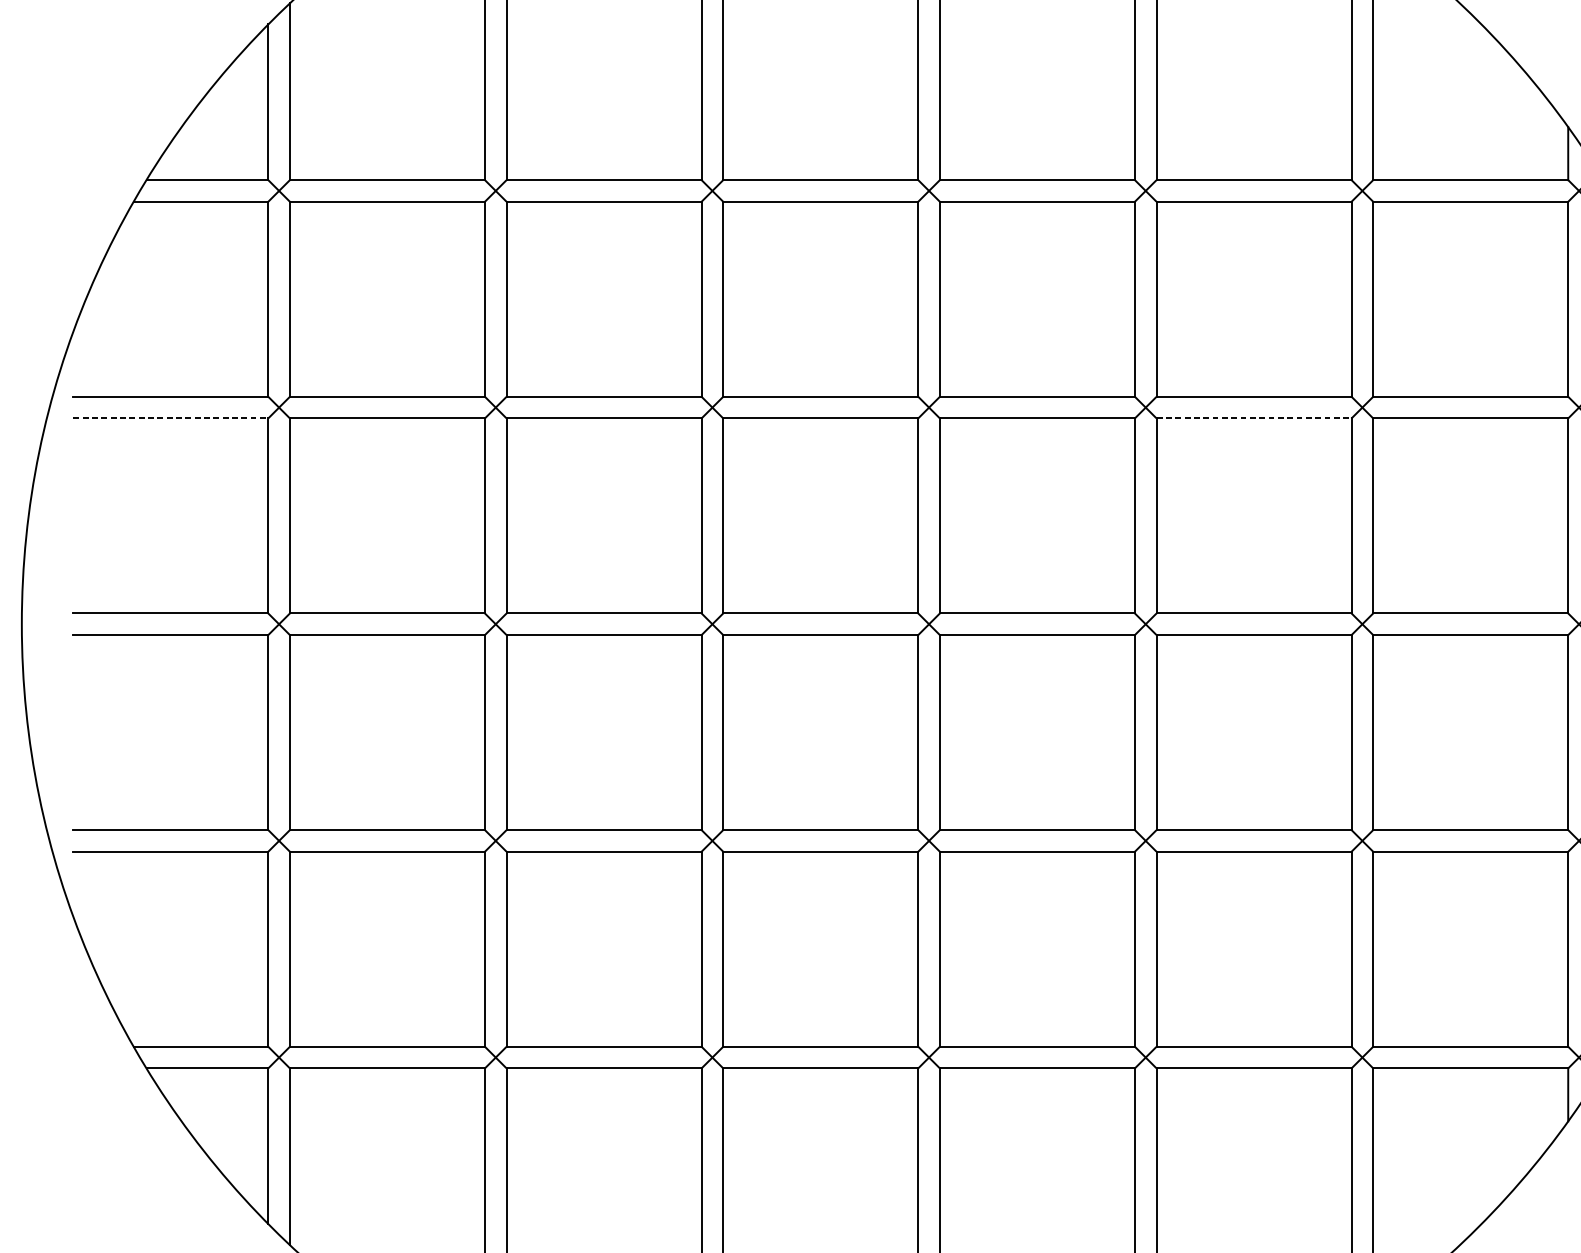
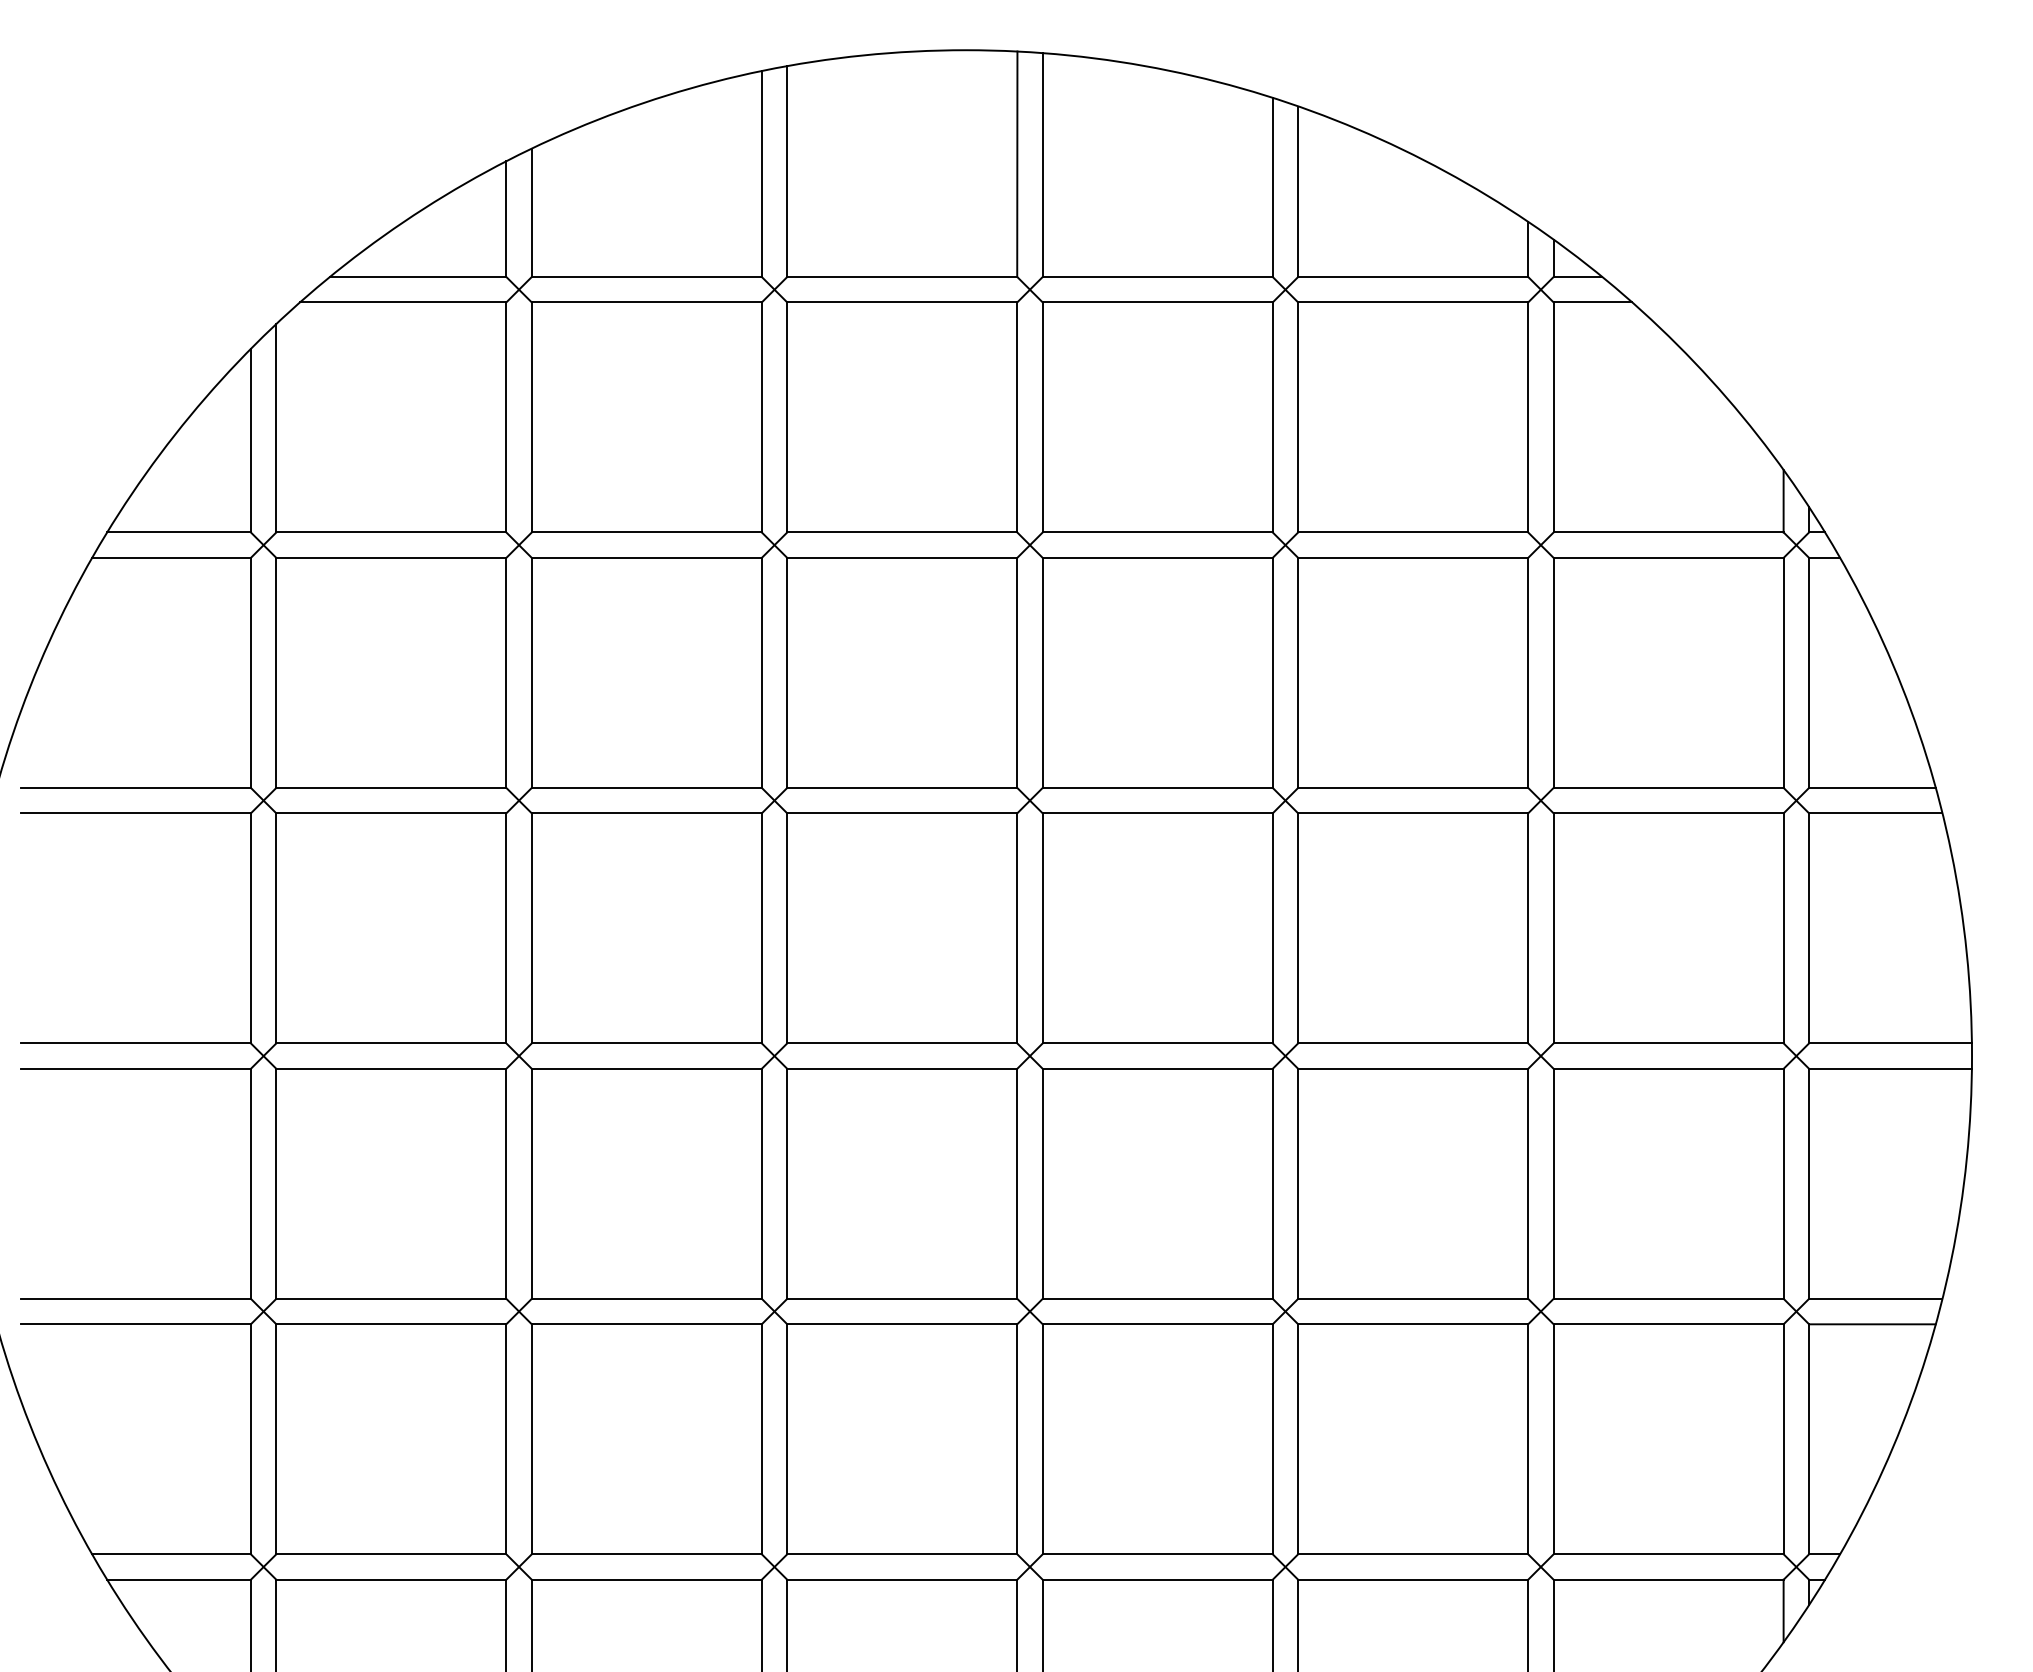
line: (170, 418) -> (135, 813), dashed -> solid
line: (1254, 418) -> (1413, 813), dashed -> solid

